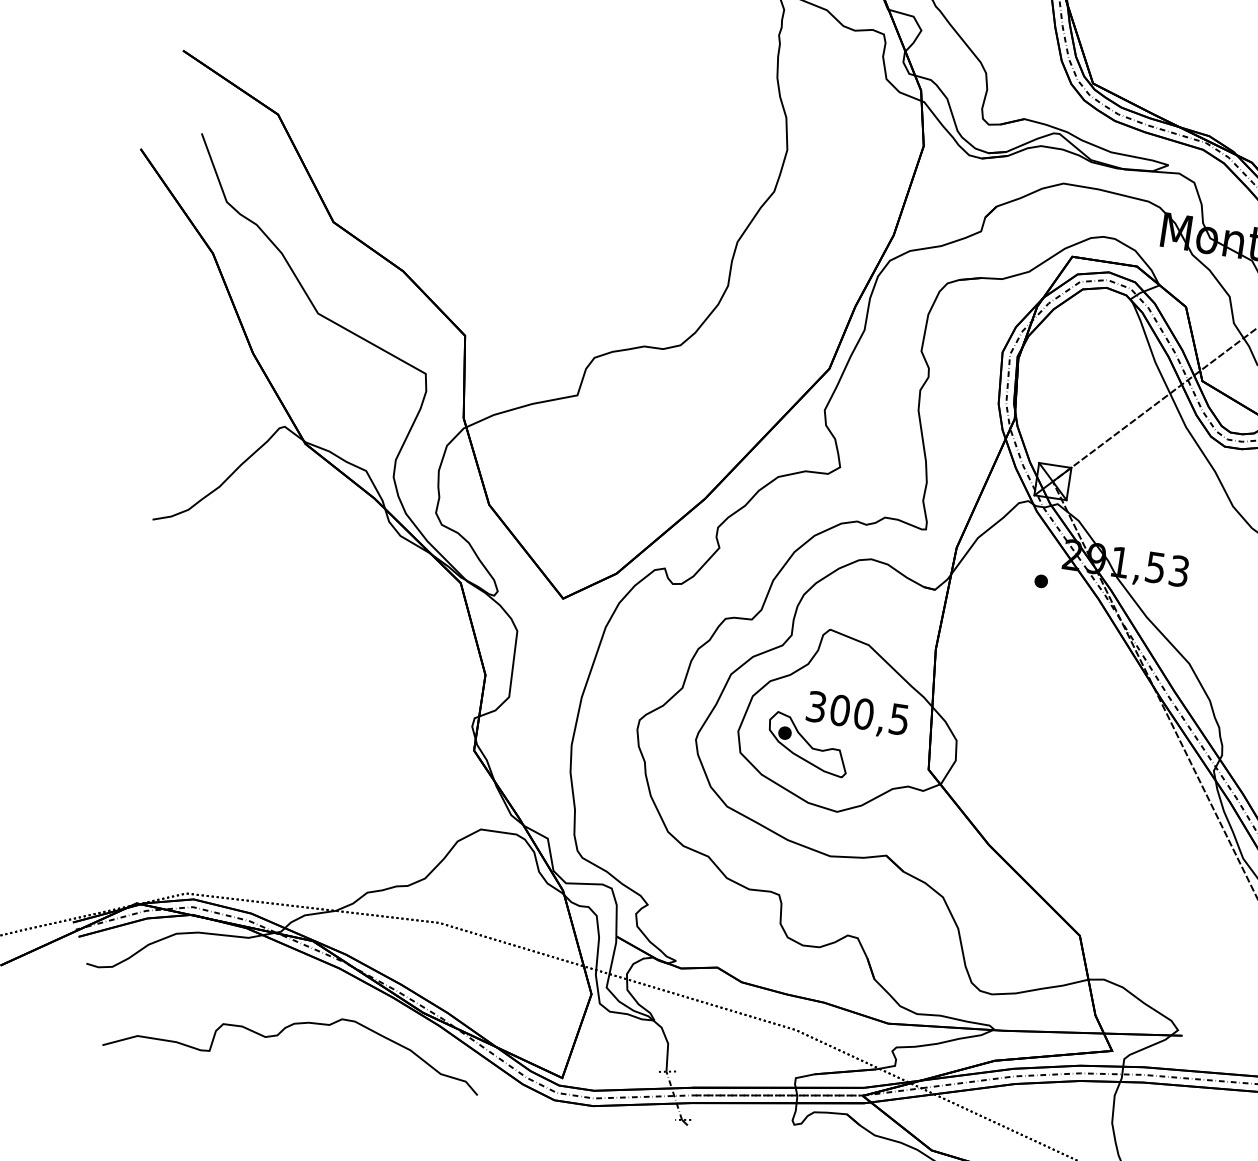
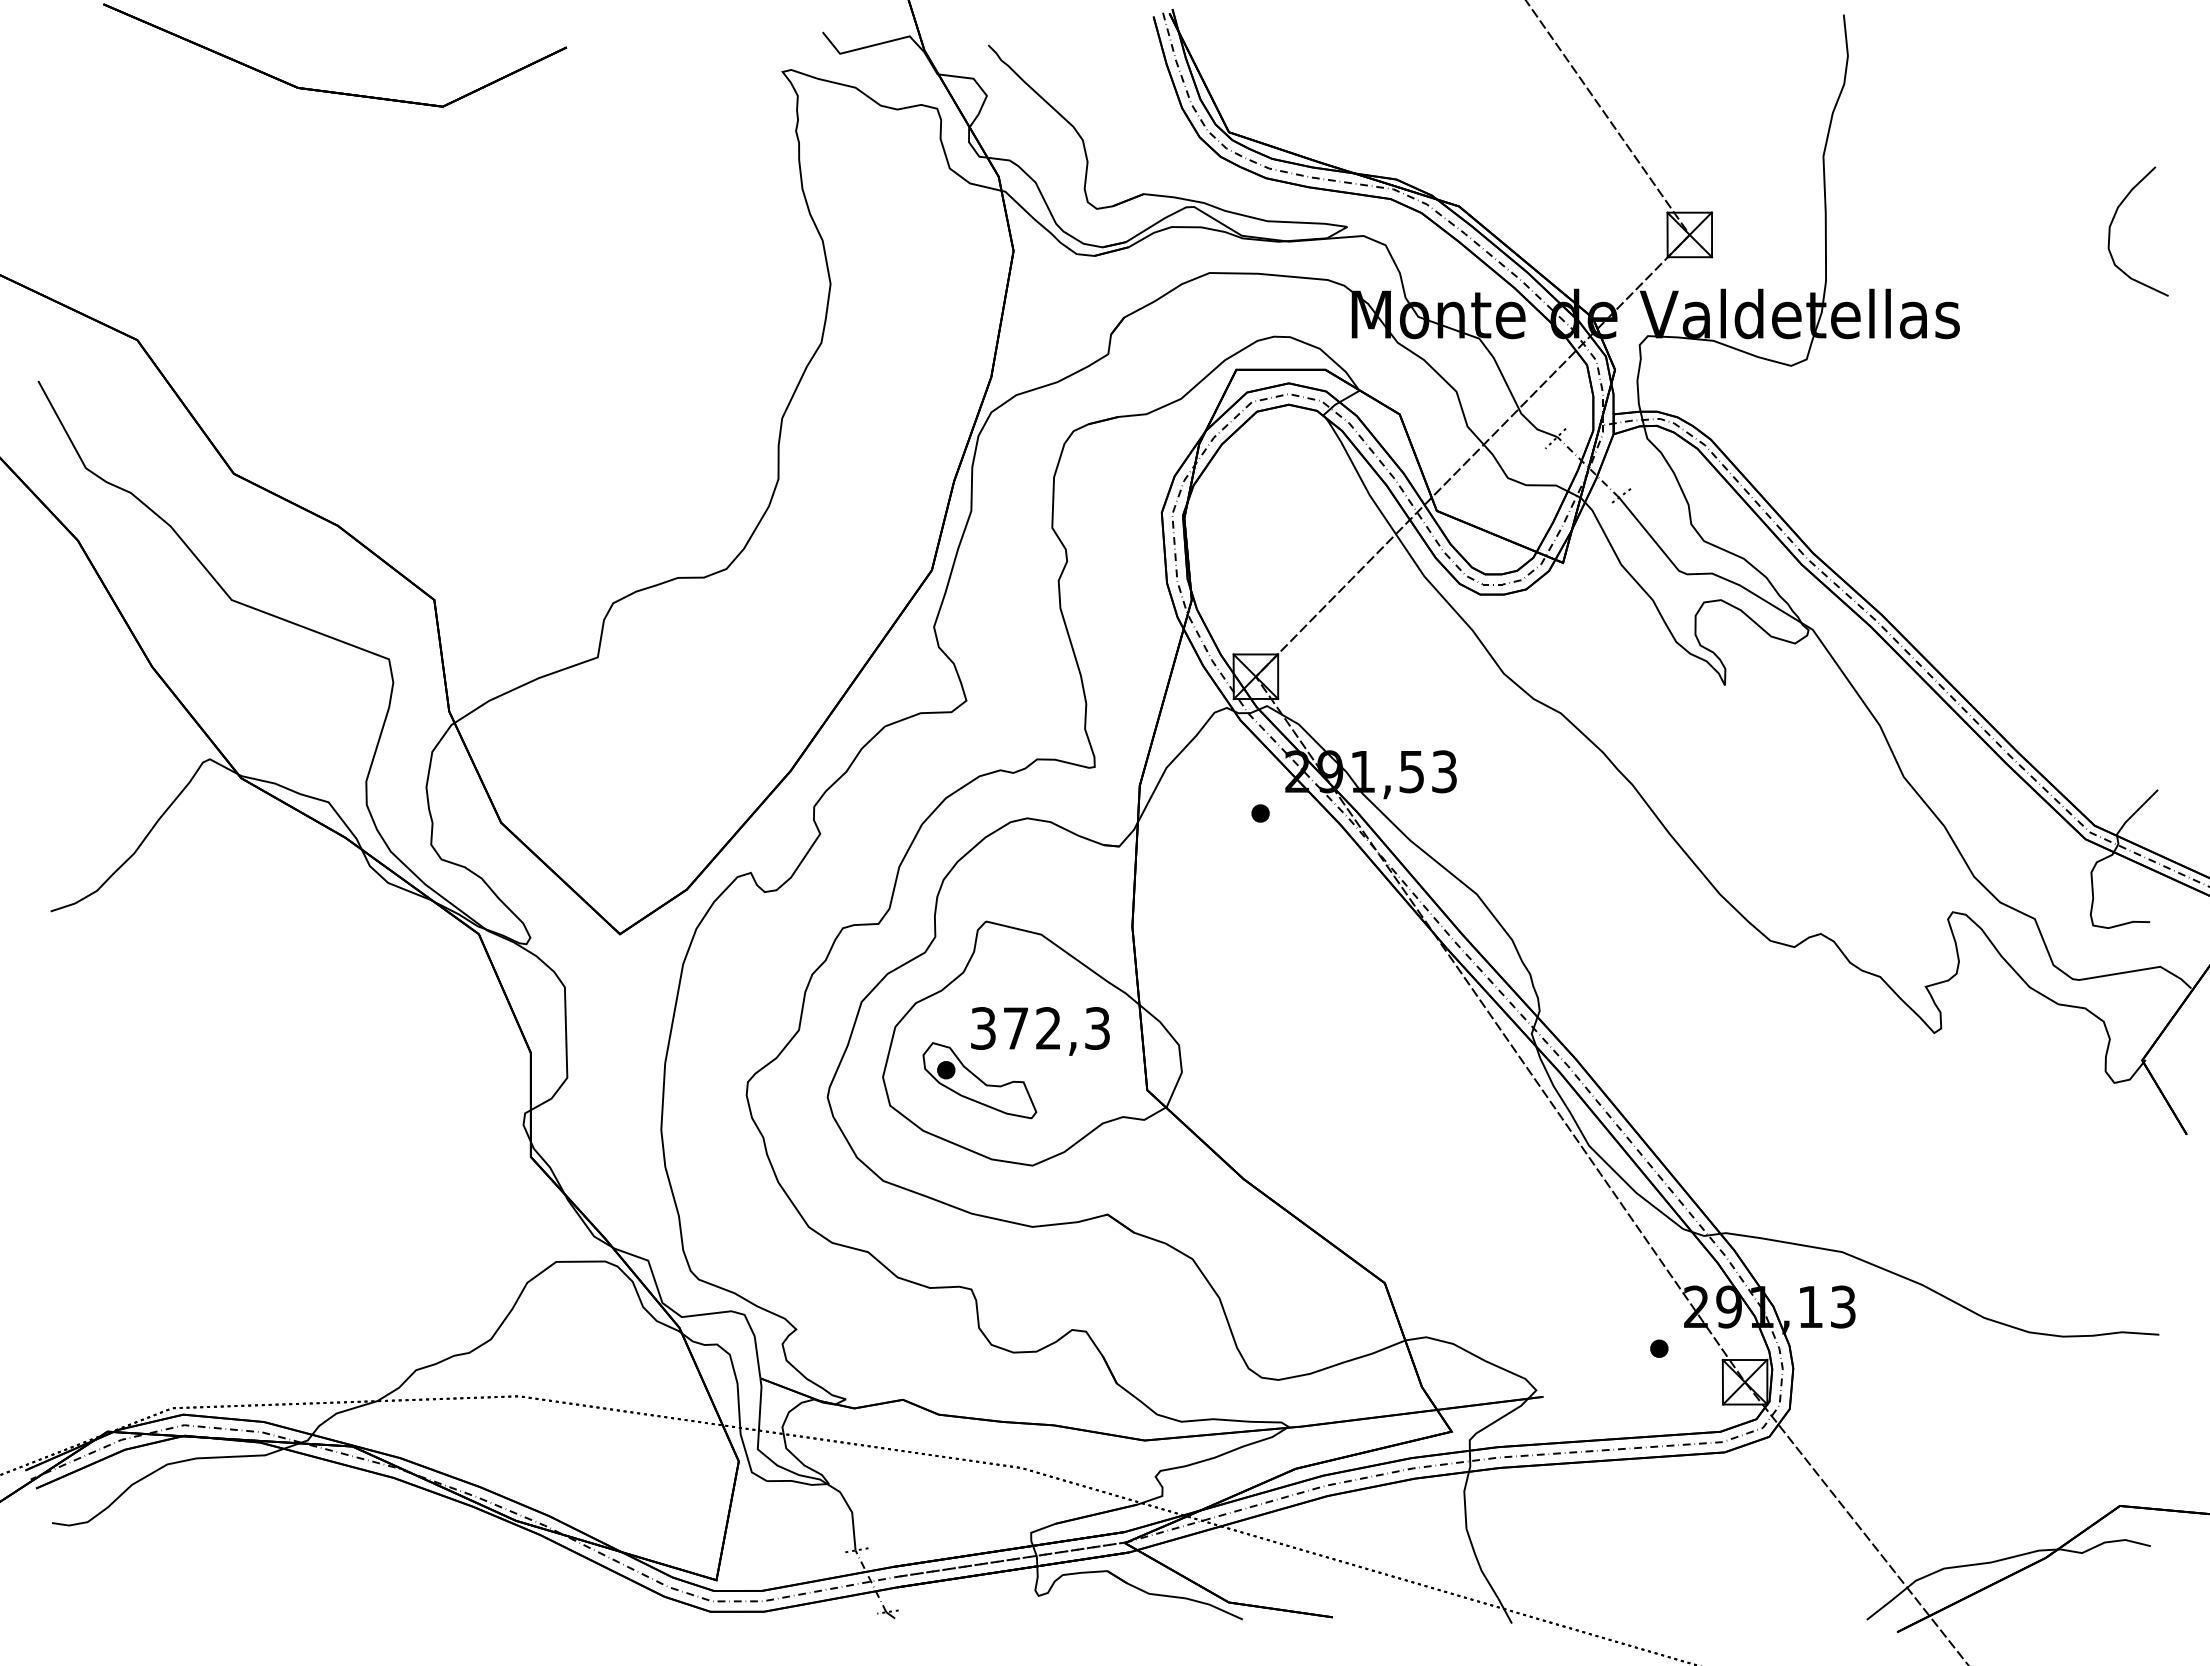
text: (869, 714) -> (1056, 1028), 300,5 -> 372,3
curve: (282, 1031) -> (330, 1574), removed

